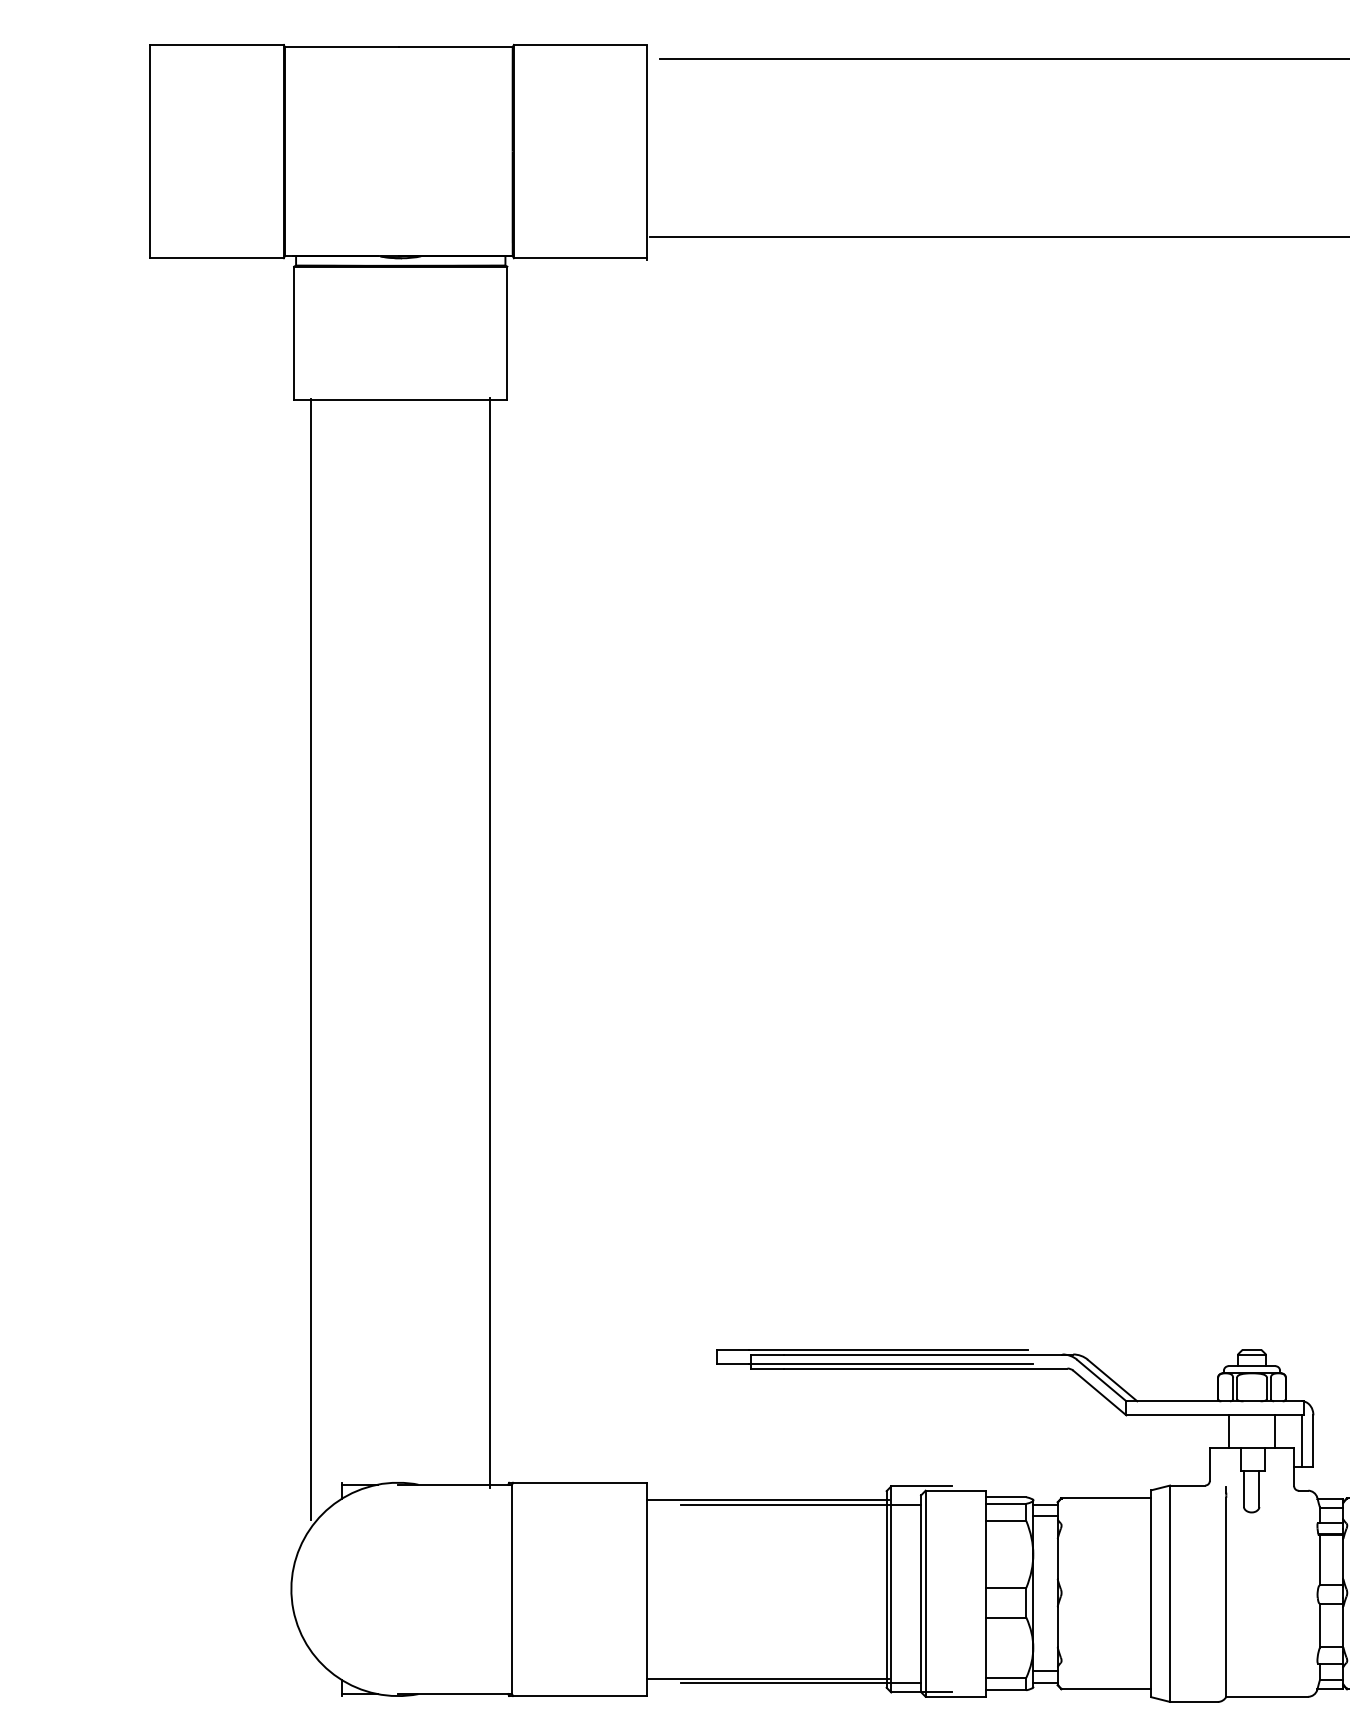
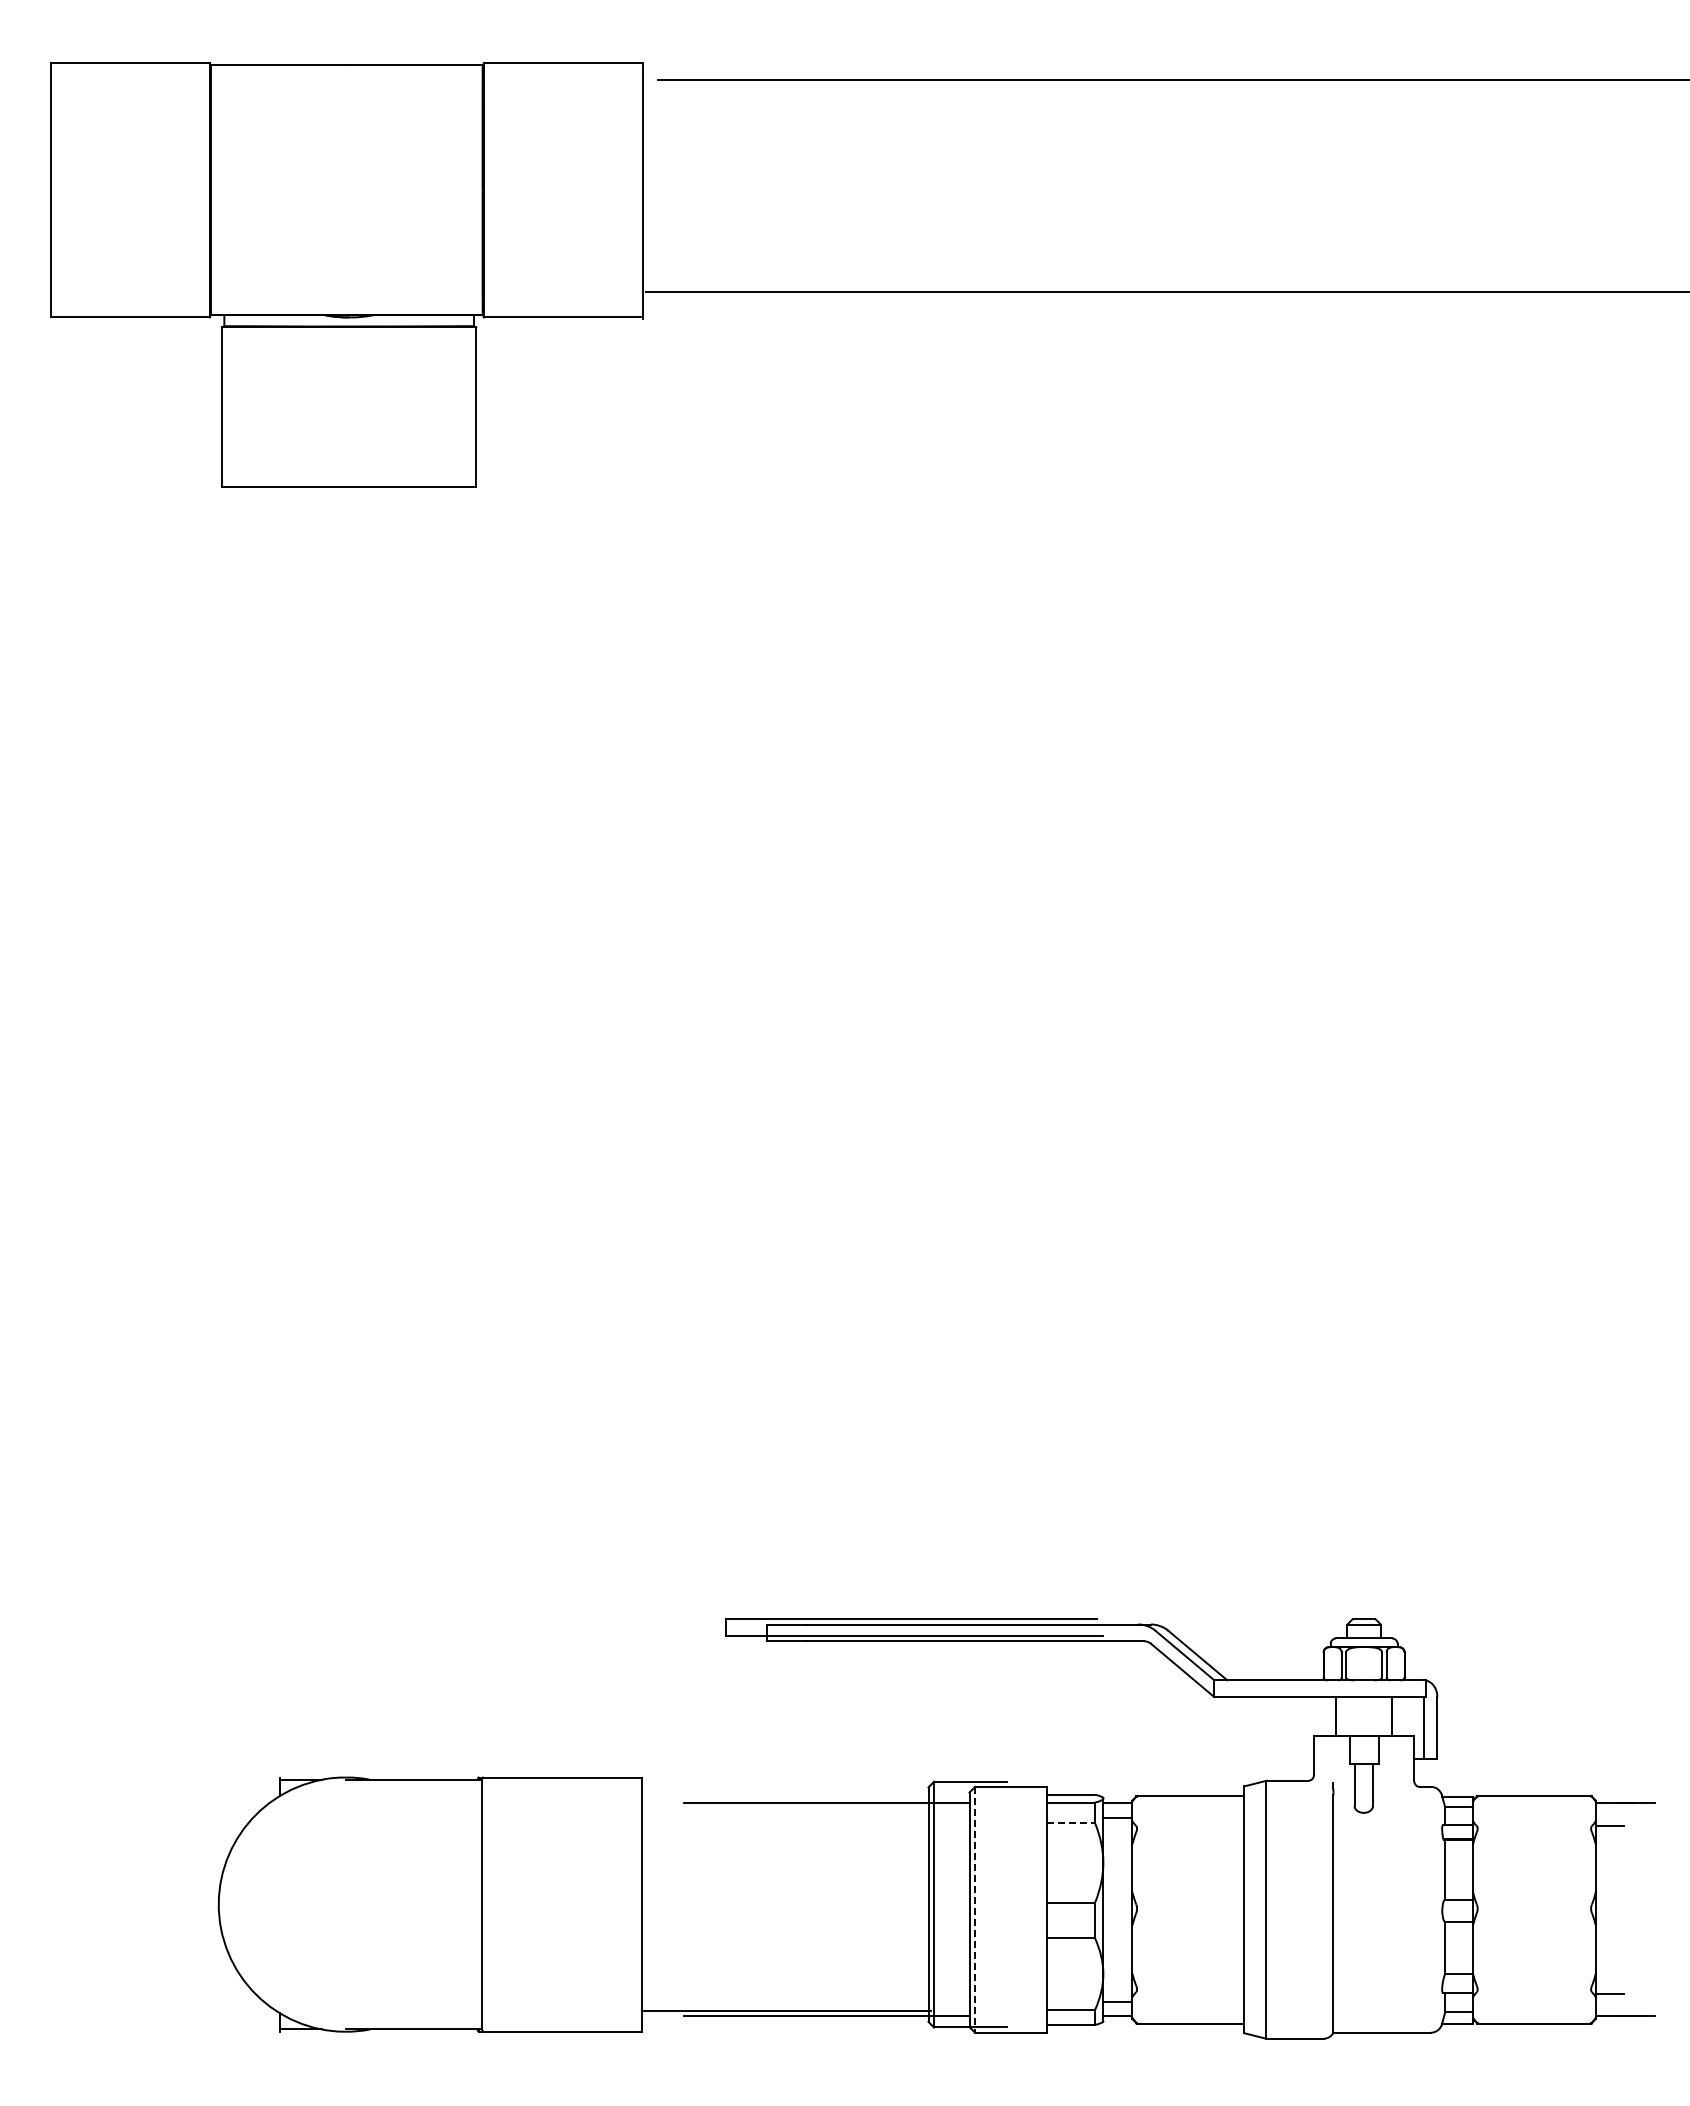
line: (489, 942) -> (455, 1133), removed
line: (311, 959) -> (242, 1153), removed
line: (767, 1500) -> (786, 1798), removed
line: (1006, 1520) -> (1071, 1822), solid -> dashed
line: (925, 1593) -> (974, 1909), solid -> dashed

